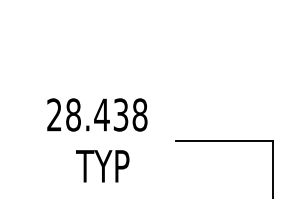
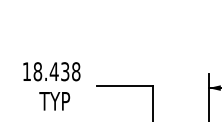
text: (53, 114) -> (26, 71), 28.438 -> 18.438

